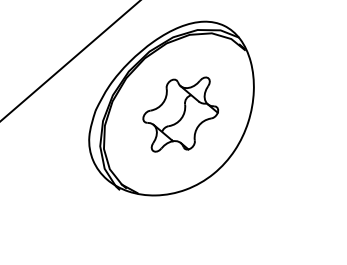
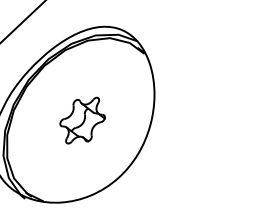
part: (180, 114) -> (82, 120), size x0.6

